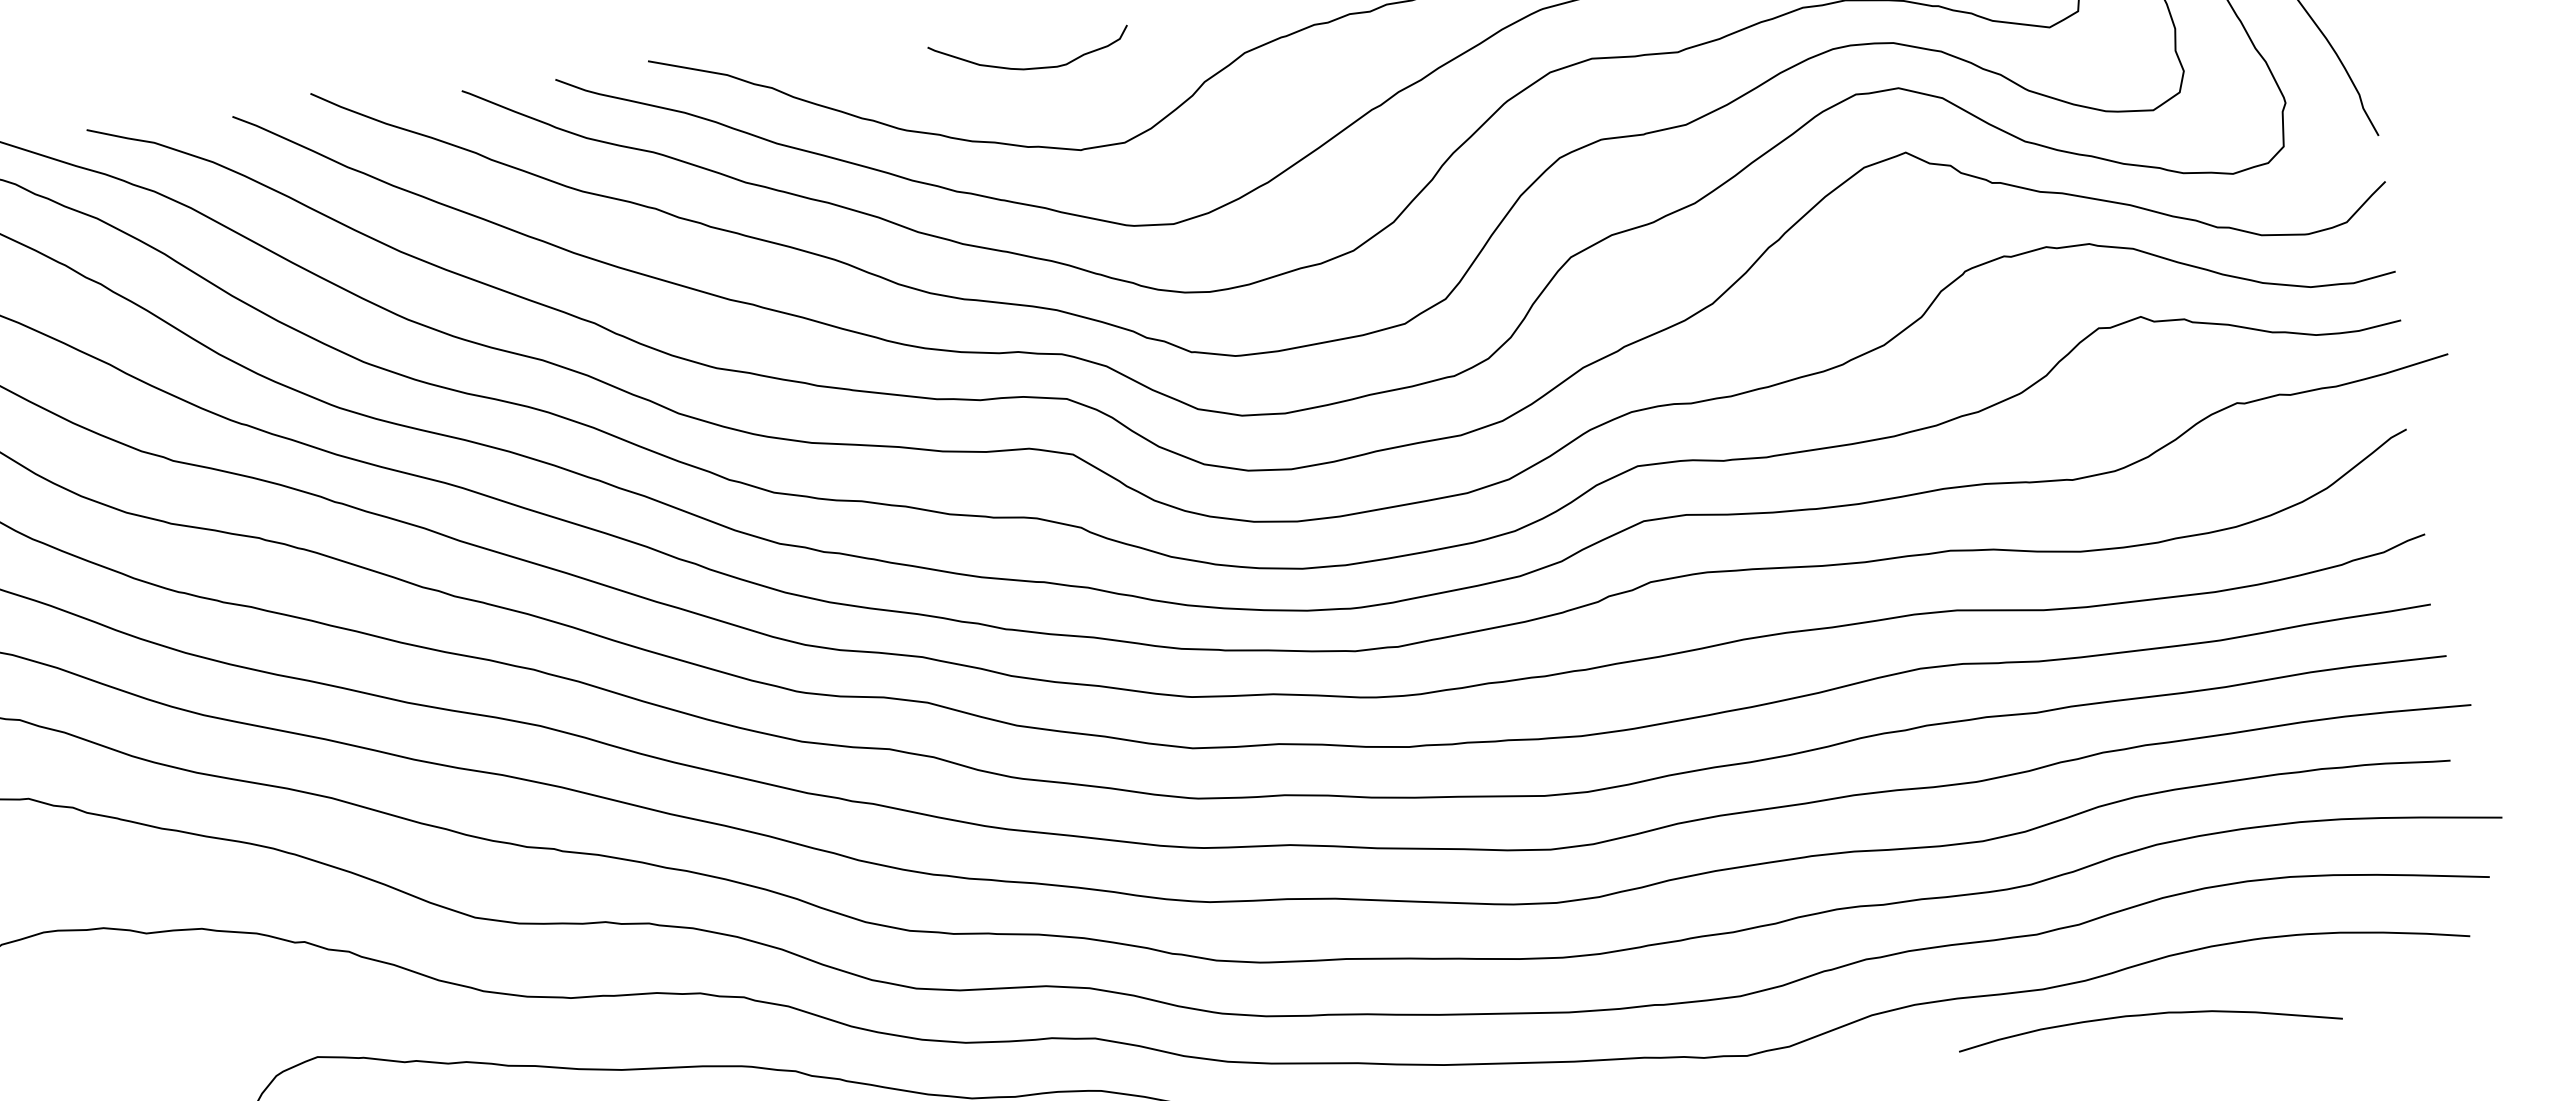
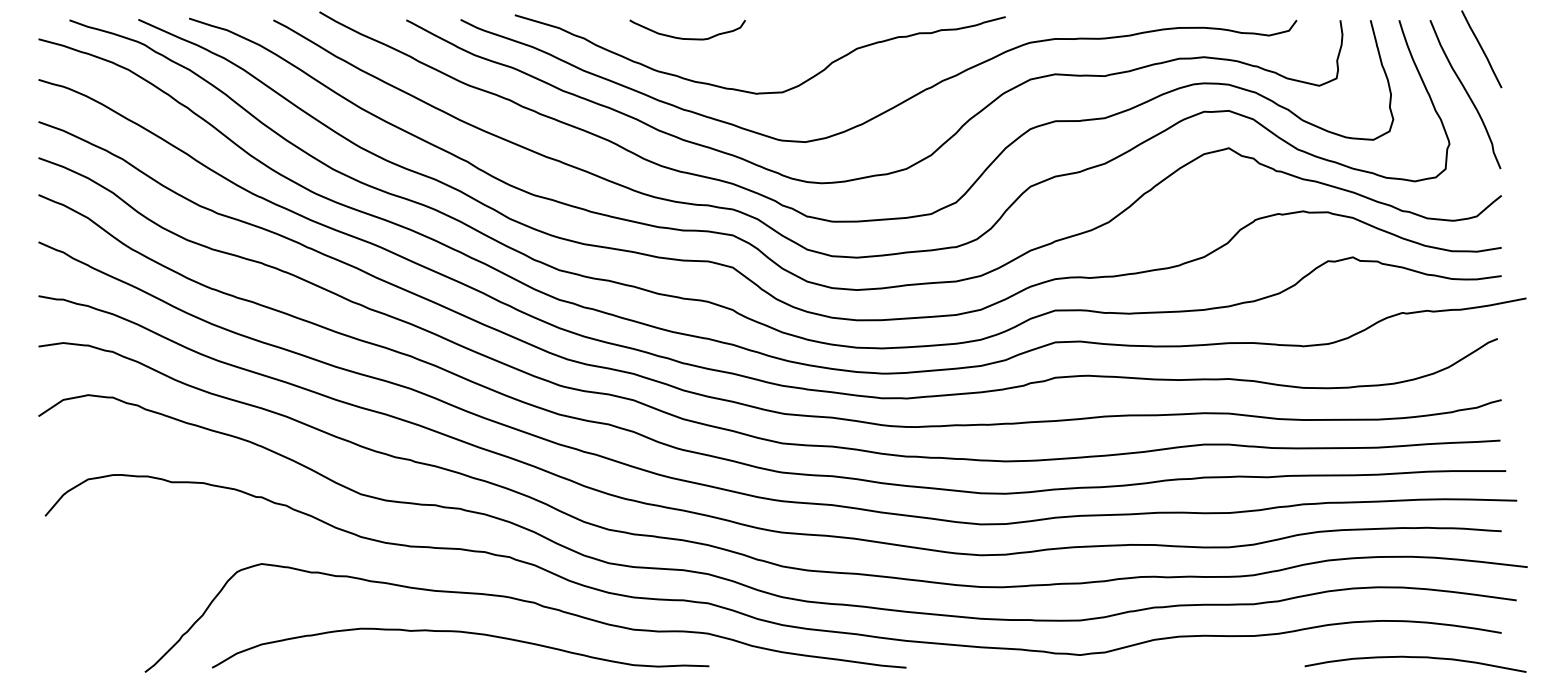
curve: (1030, 67) -> (687, 38), moved
curve: (2148, 1016) -> (1415, 658), moved

